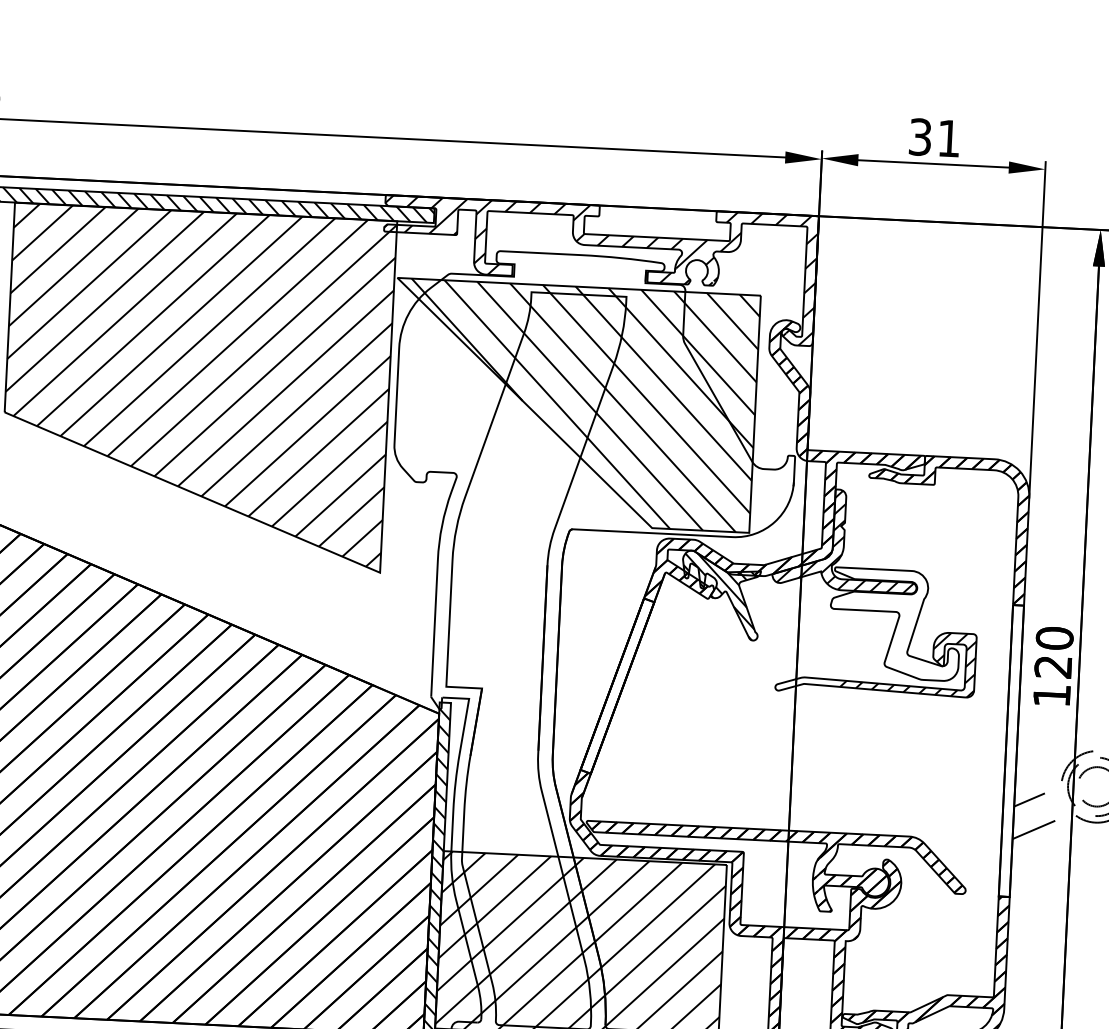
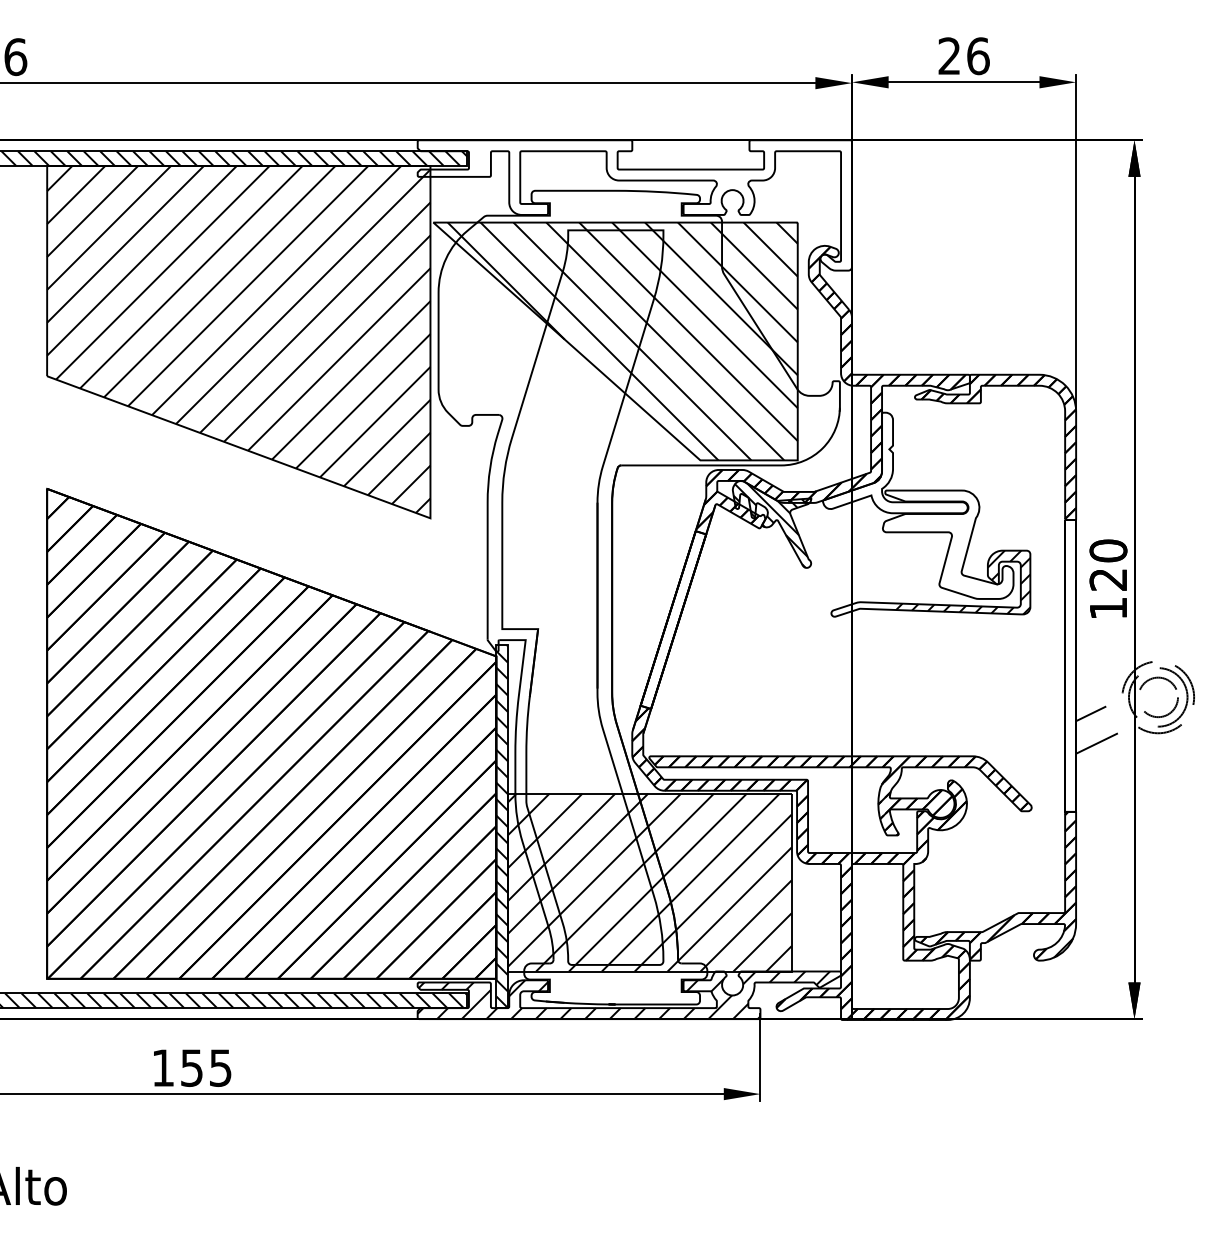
text: (934, 138) -> (963, 56), 31 -> 26
hatch: (598, 270) -> (634, 205), removed
hatch: (846, 540) -> (895, 463), removed

